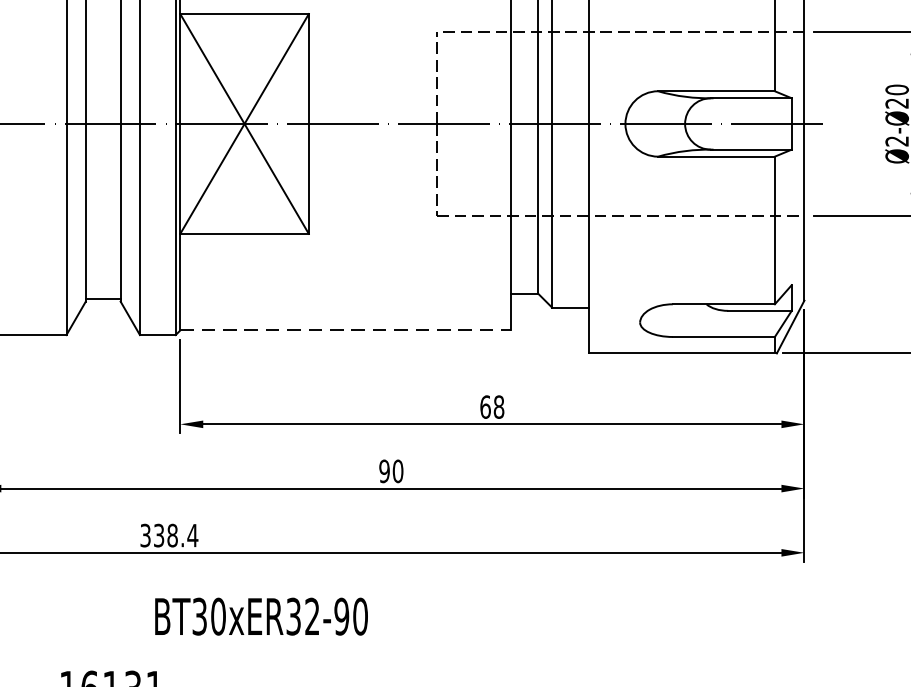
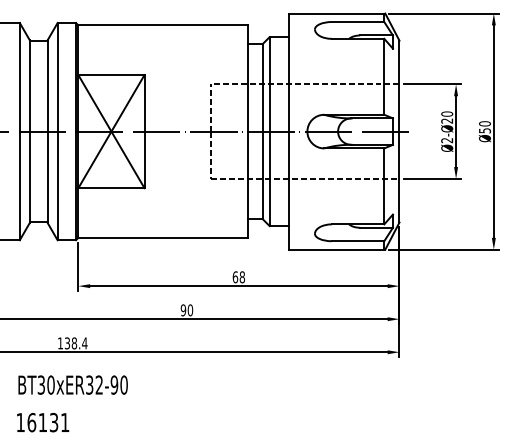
line: (345, 329) -> (163, 237), dashed -> solid
text: (145, 535) -> (60, 343), 338.4 -> 138.4
text: (260, 615) -> (72, 384), moved

